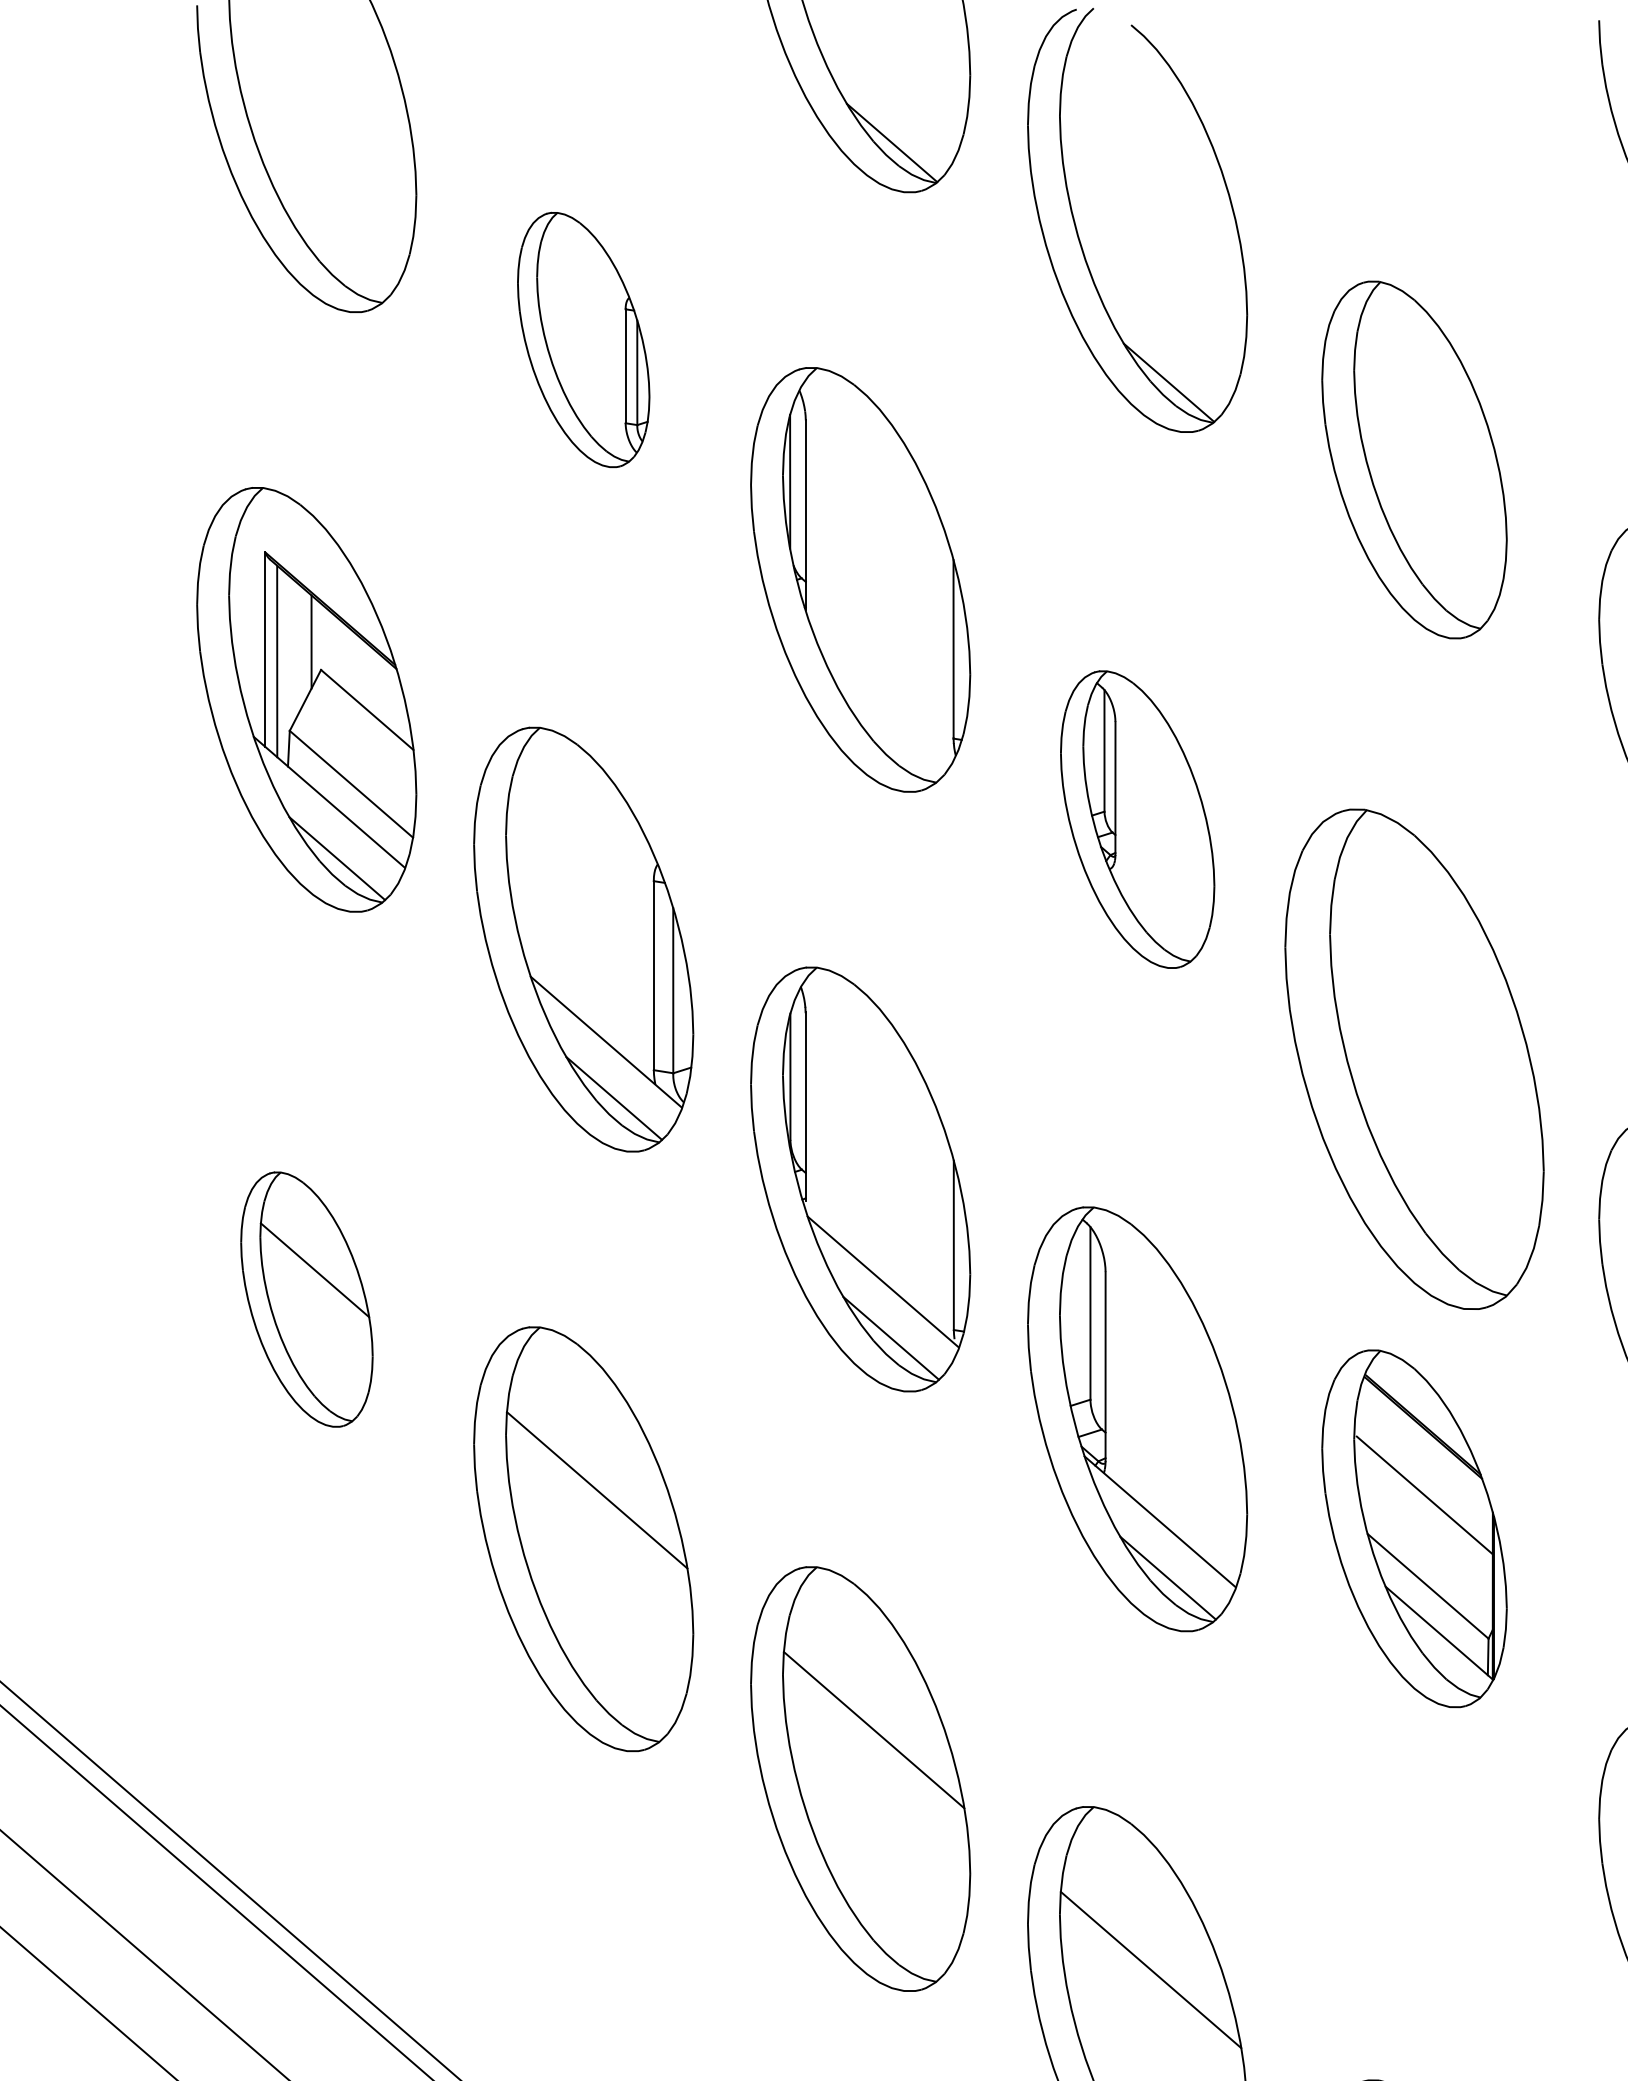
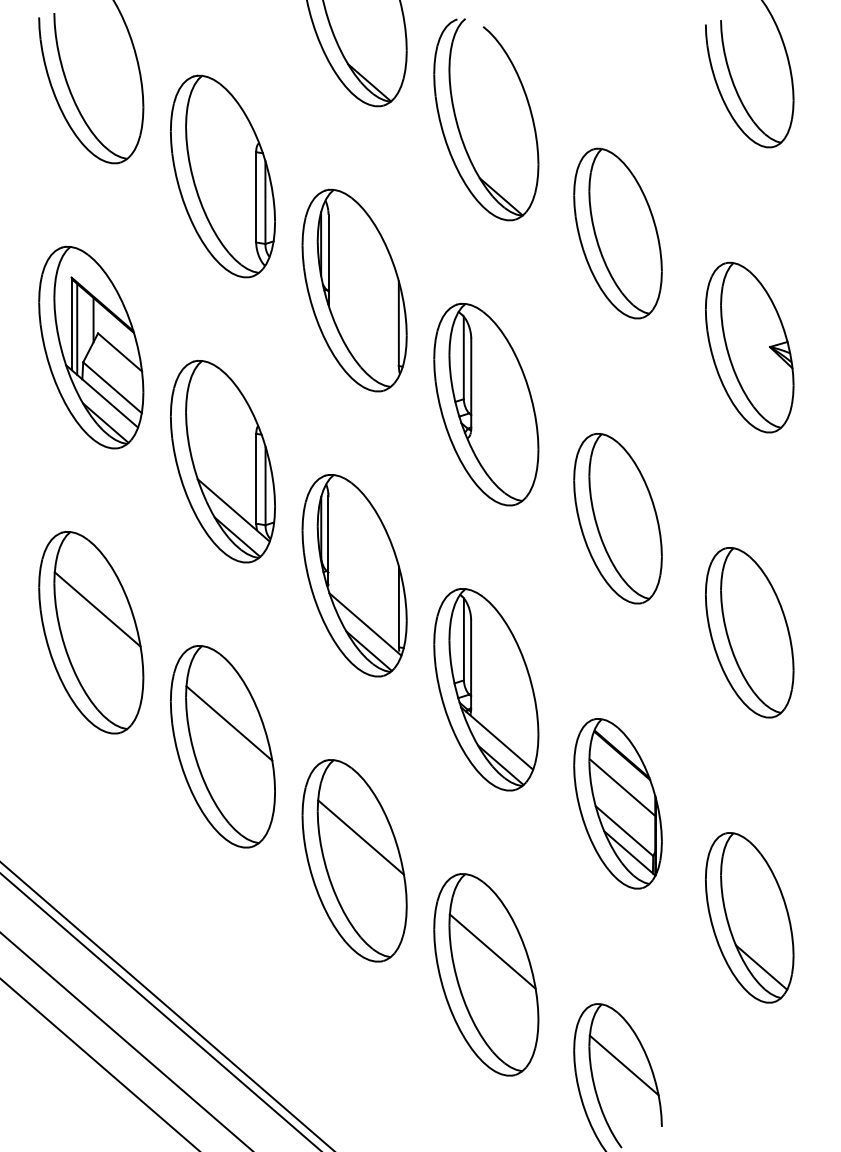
part: (582, 339) -> (222, 176), size x1.67
part: (1137, 819) -> (486, 404), size x1.43
part: (1413, 1059) -> (617, 518), size x0.71
part: (307, 1298) -> (91, 632), size x1.67
part: (1413, 1528) -> (617, 803), moved

